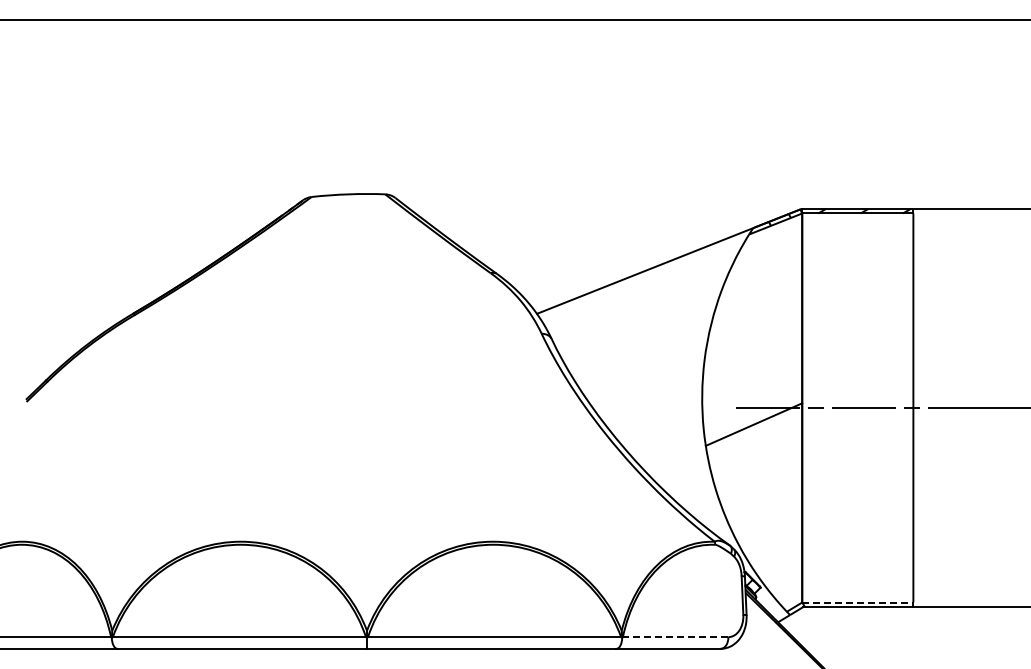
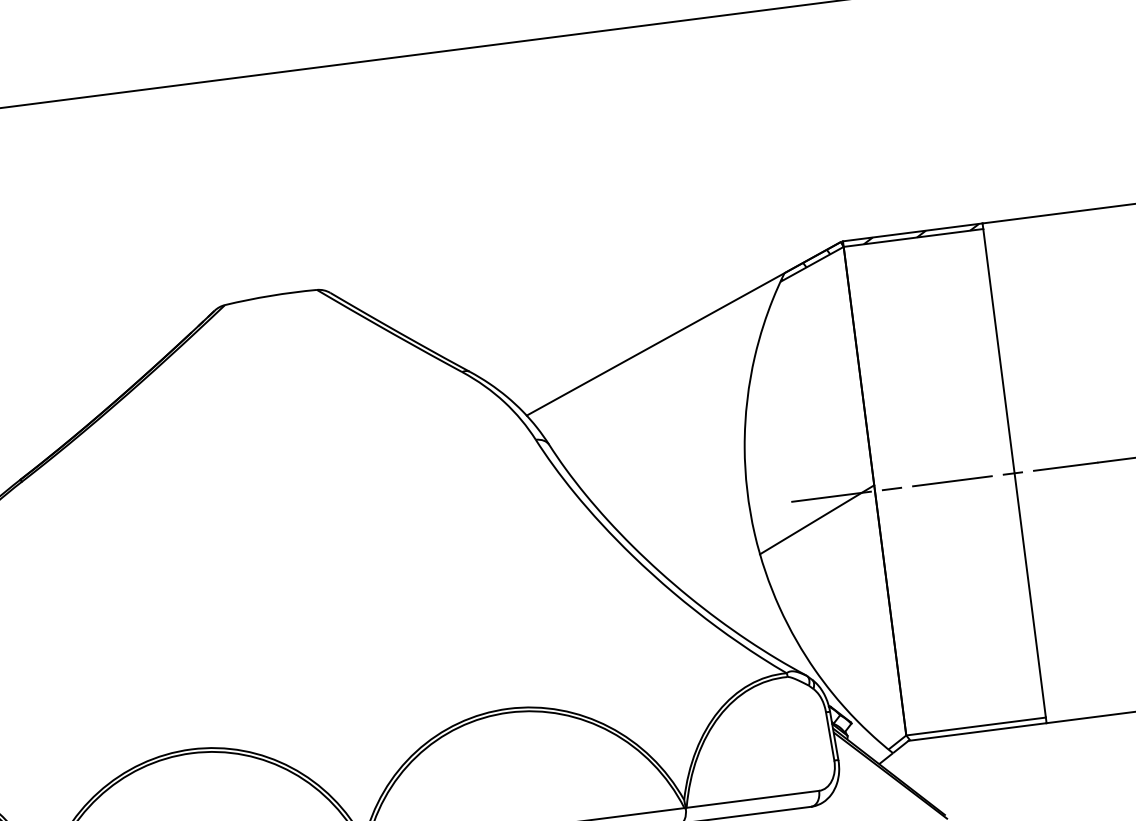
line: (857, 602) -> (975, 726), dashed -> solid
line: (675, 637) -> (752, 799), dashed -> solid

